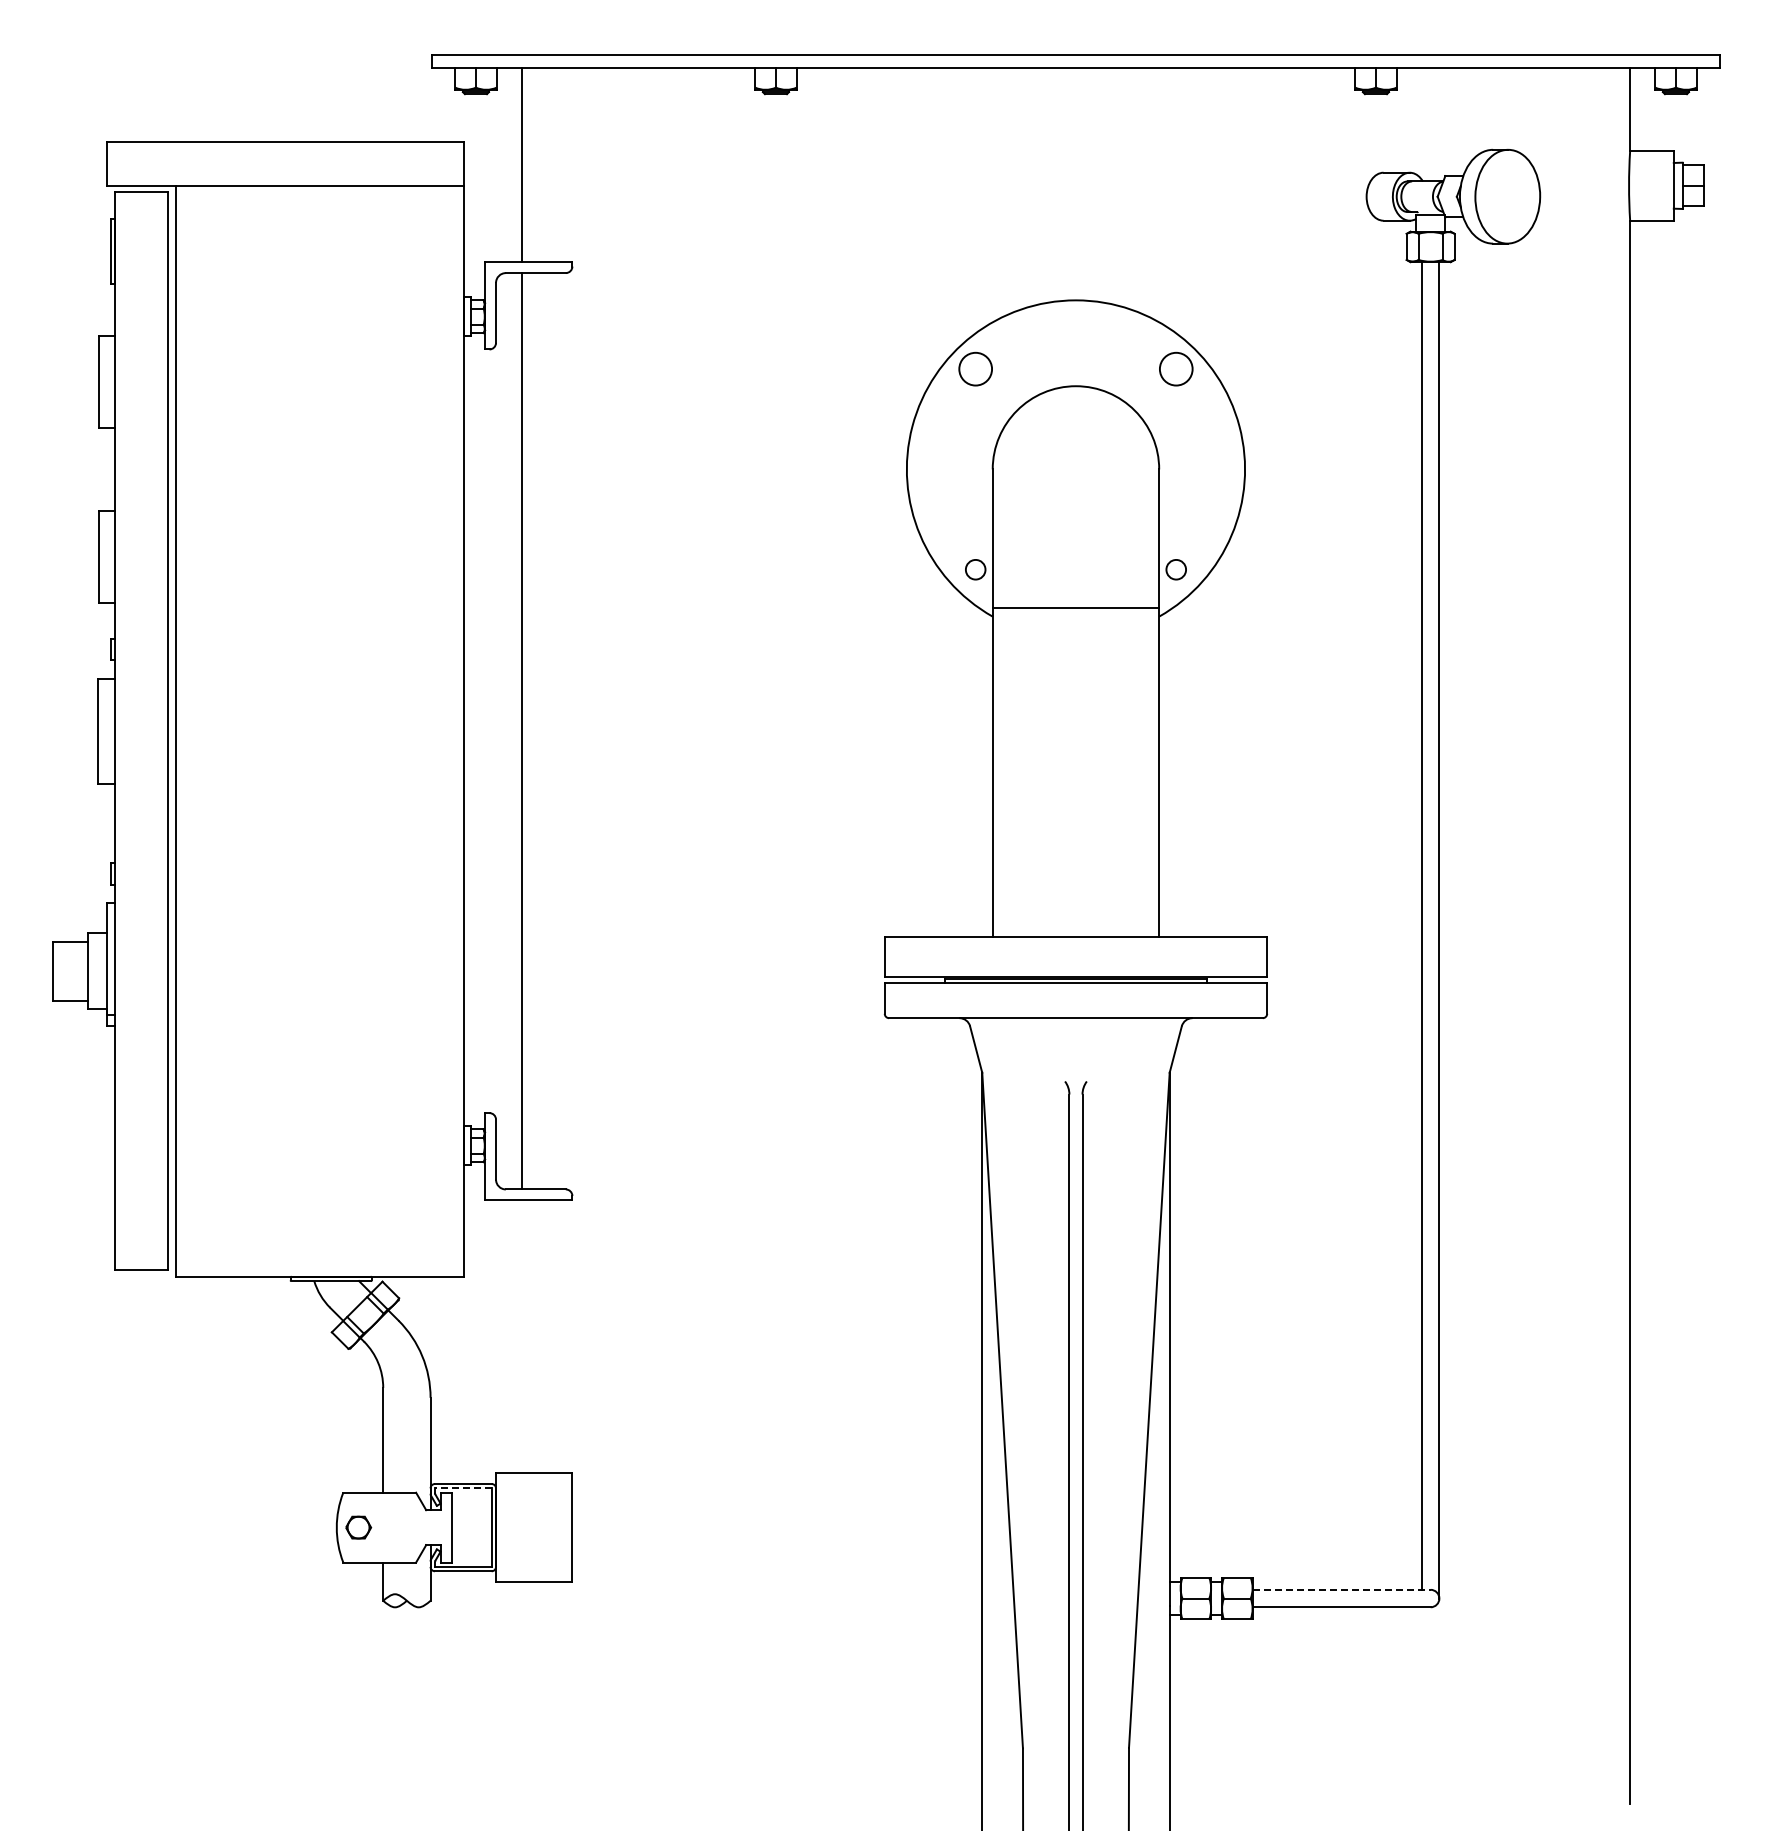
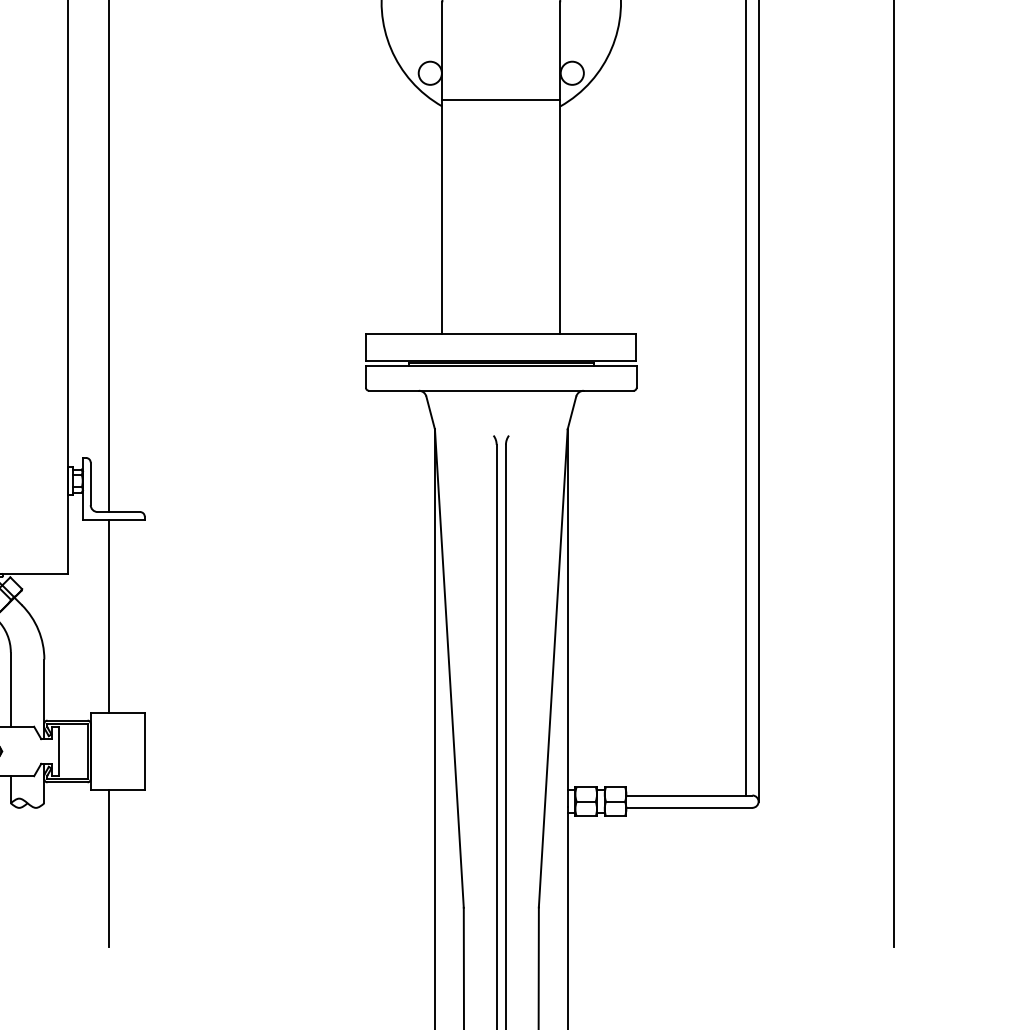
circle: (975, 569) -> (430, 73), size x1.67
circle: (1175, 569) -> (571, 73), size x1.67
line: (521, 1336) -> (108, 616), added
line: (462, 1488) -> (66, 723), dashed -> solid
line: (1342, 1589) -> (690, 795), dashed -> solid
line: (521, 1692) -> (108, 868), added

